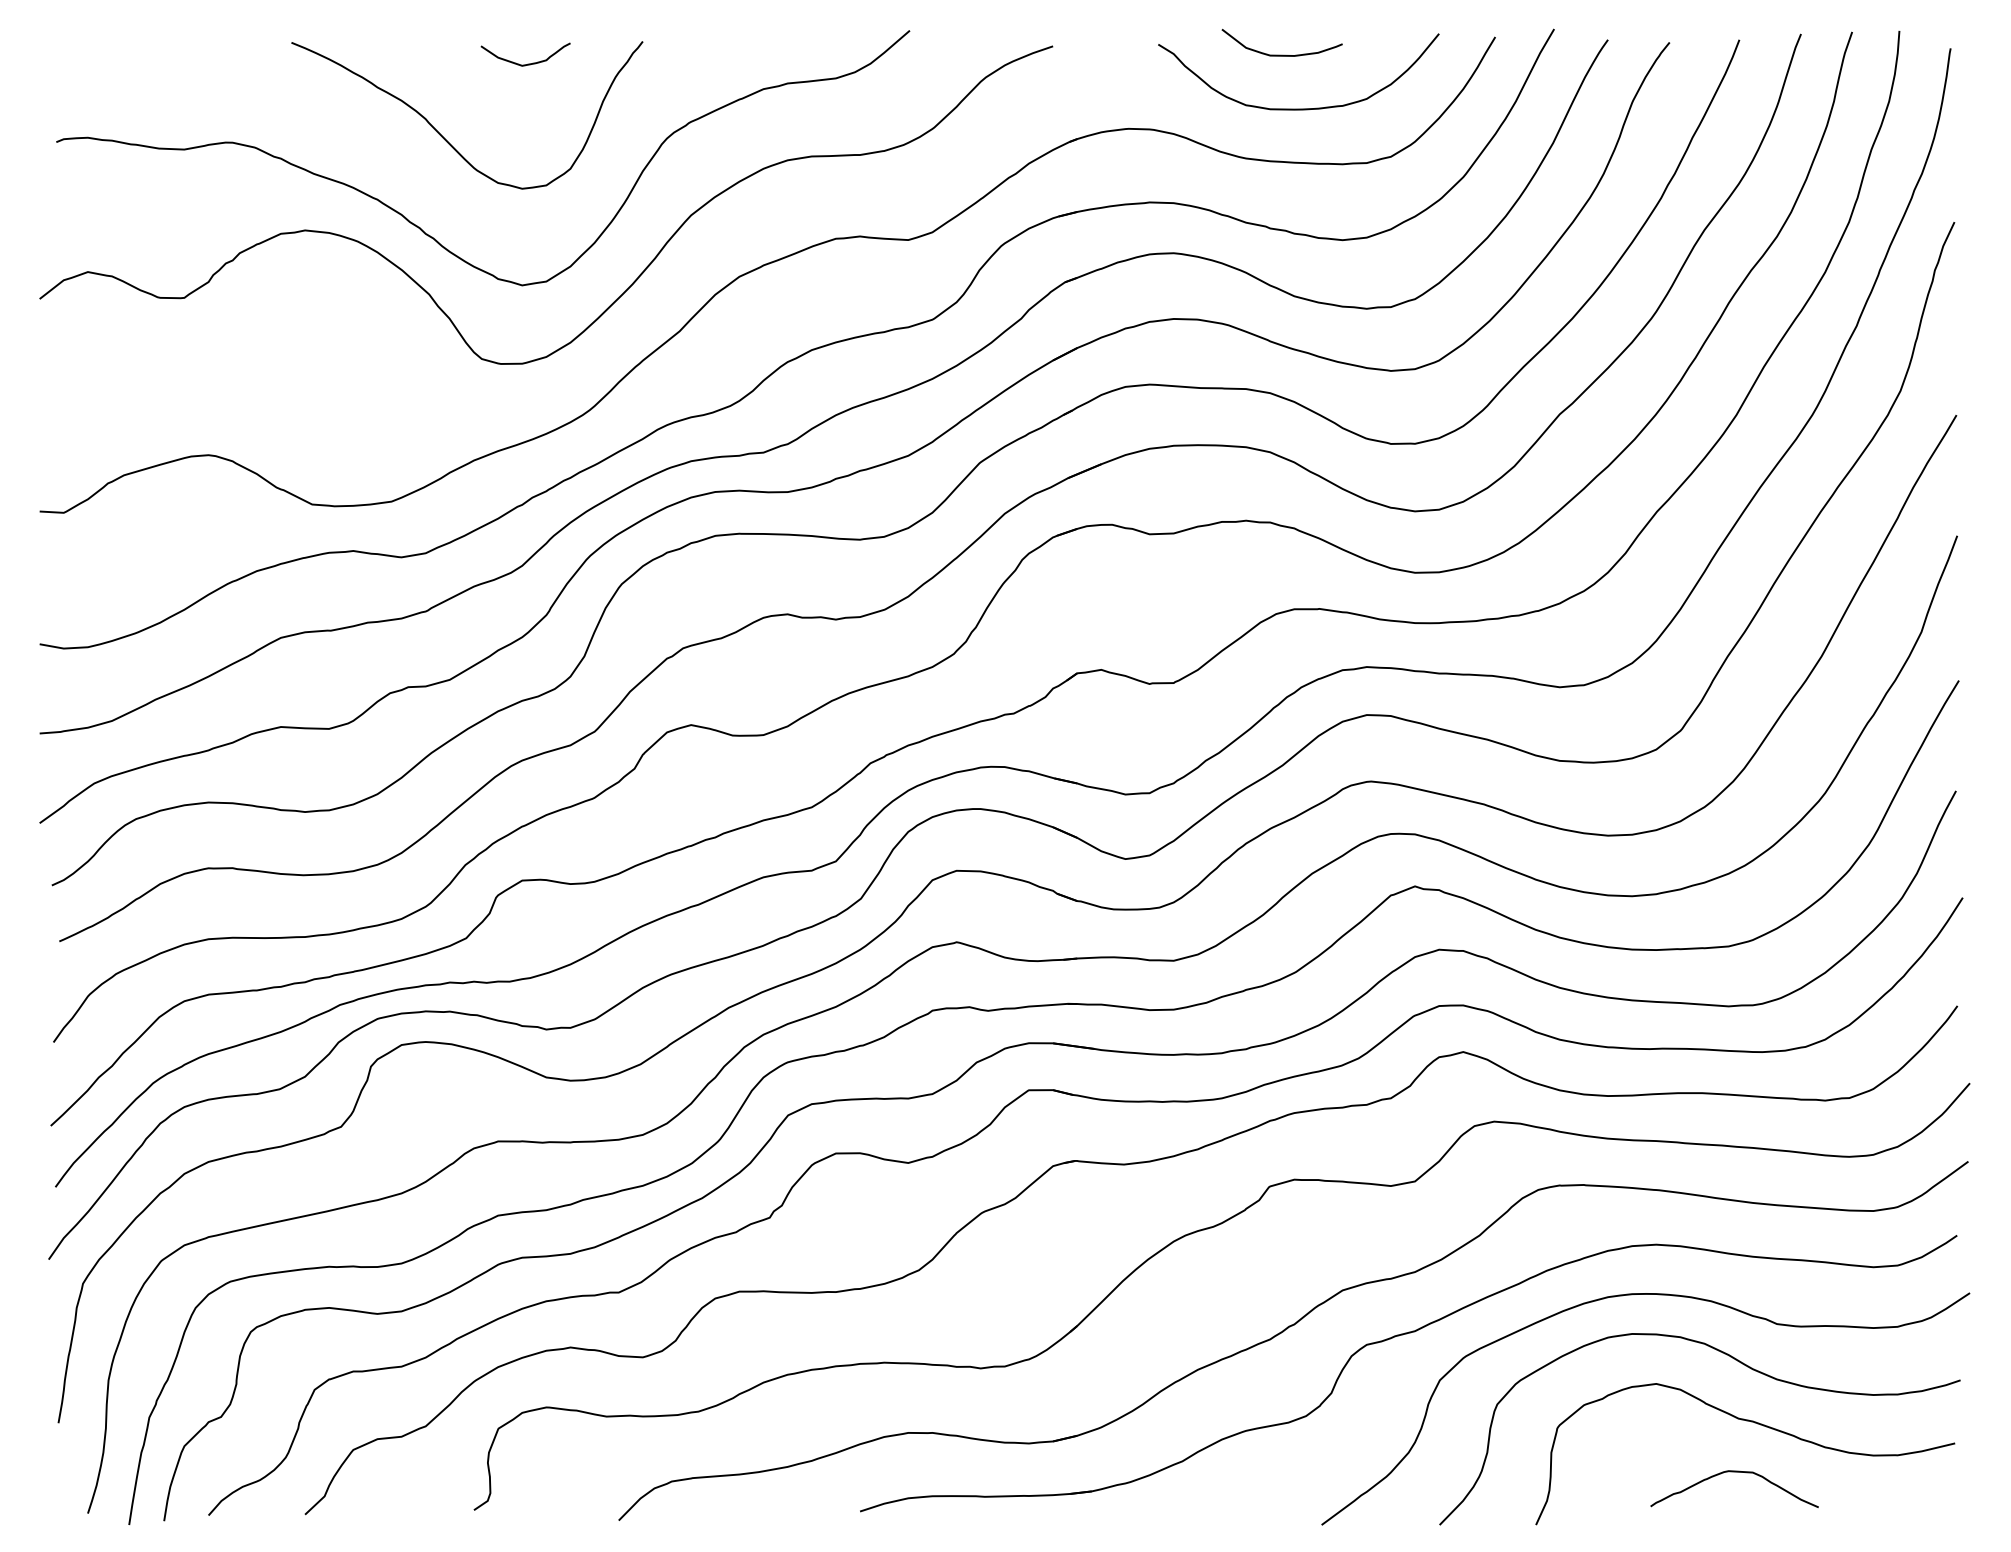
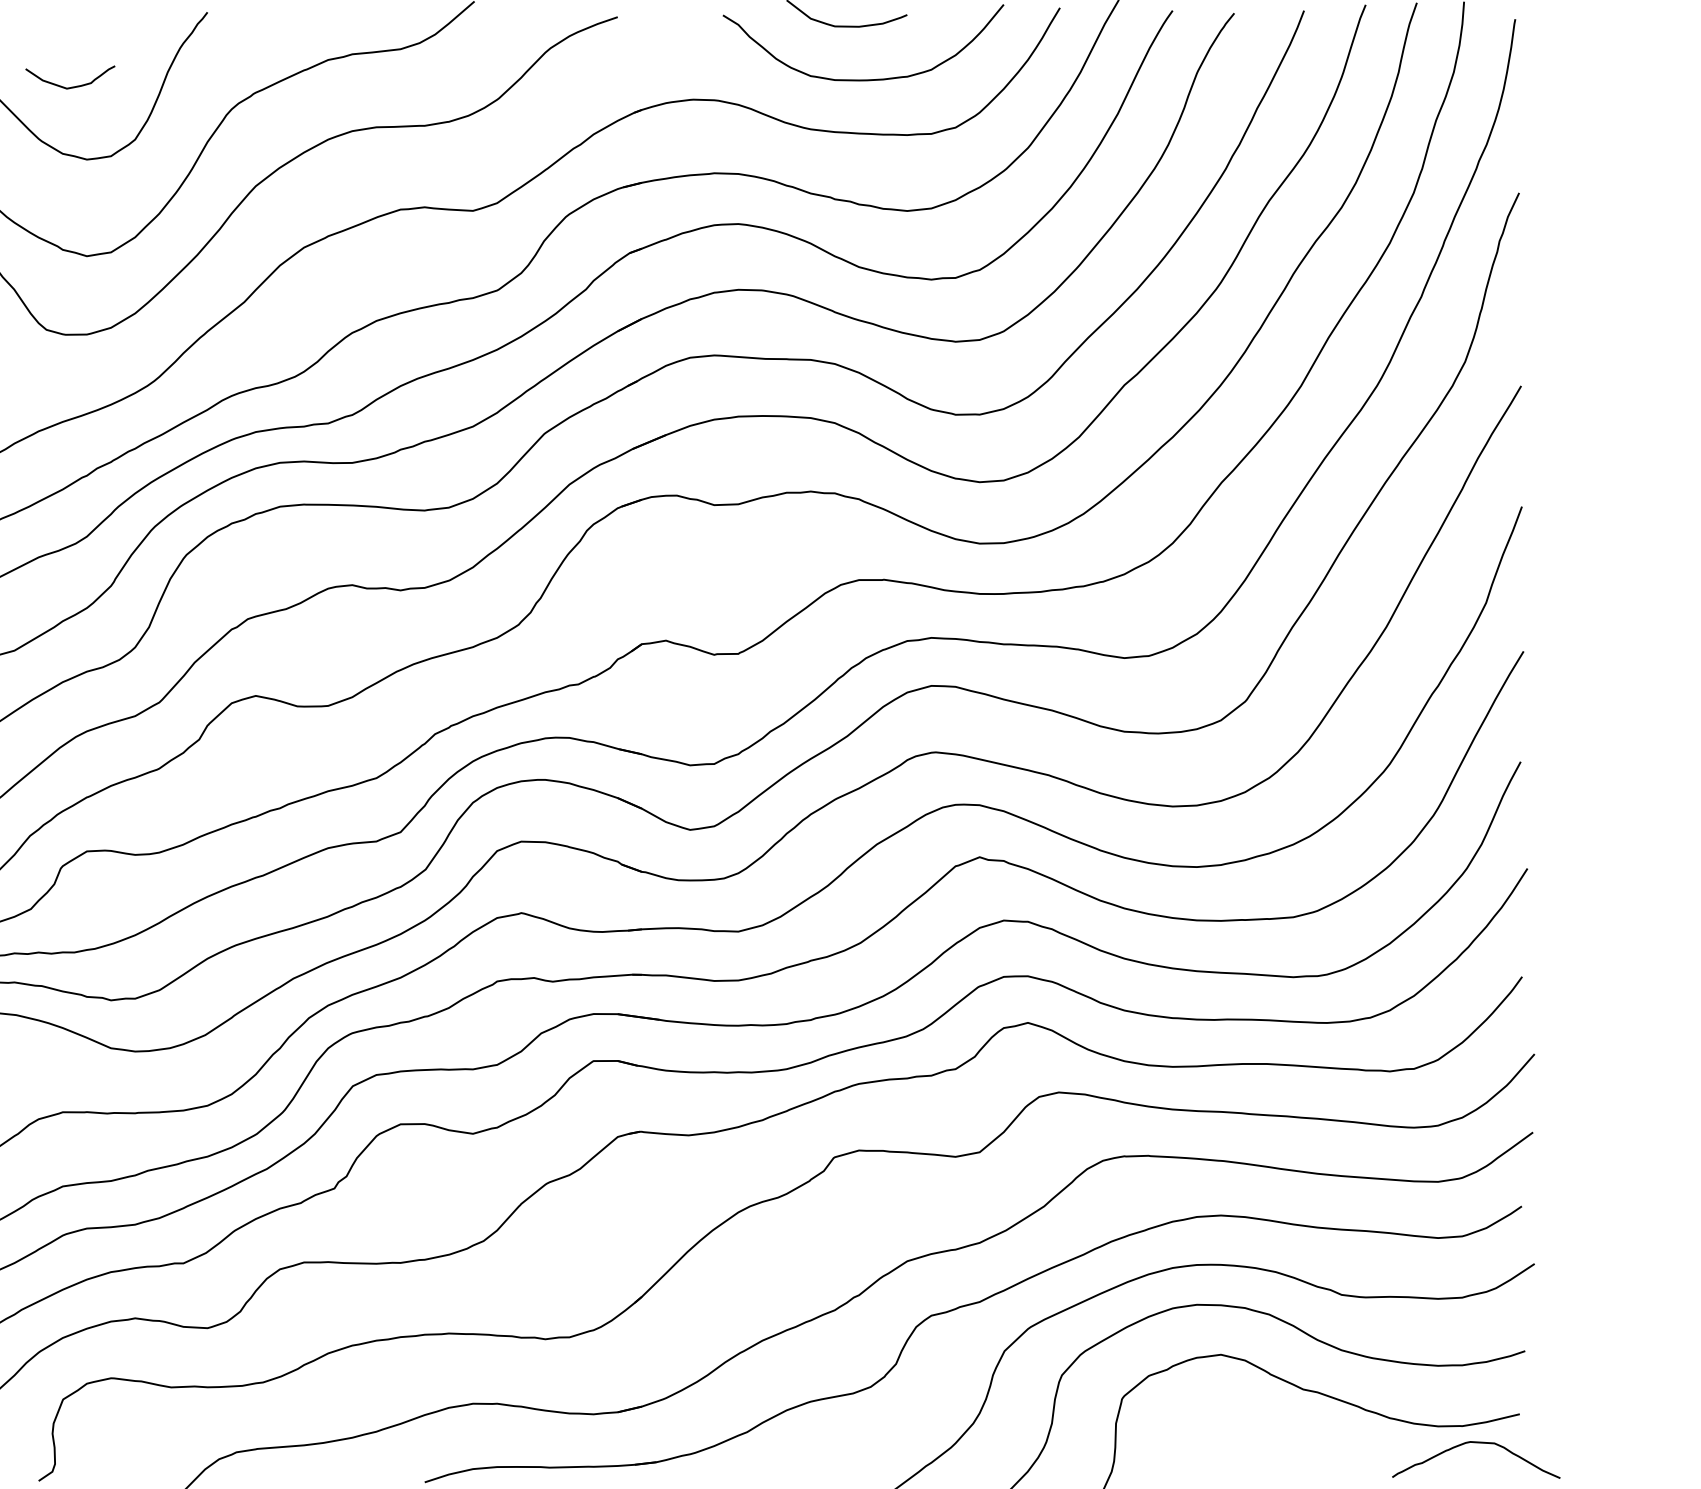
curve: (527, 63) -> (72, 86), moved
curve: (1734, 1472) -> (1476, 1443), moved

